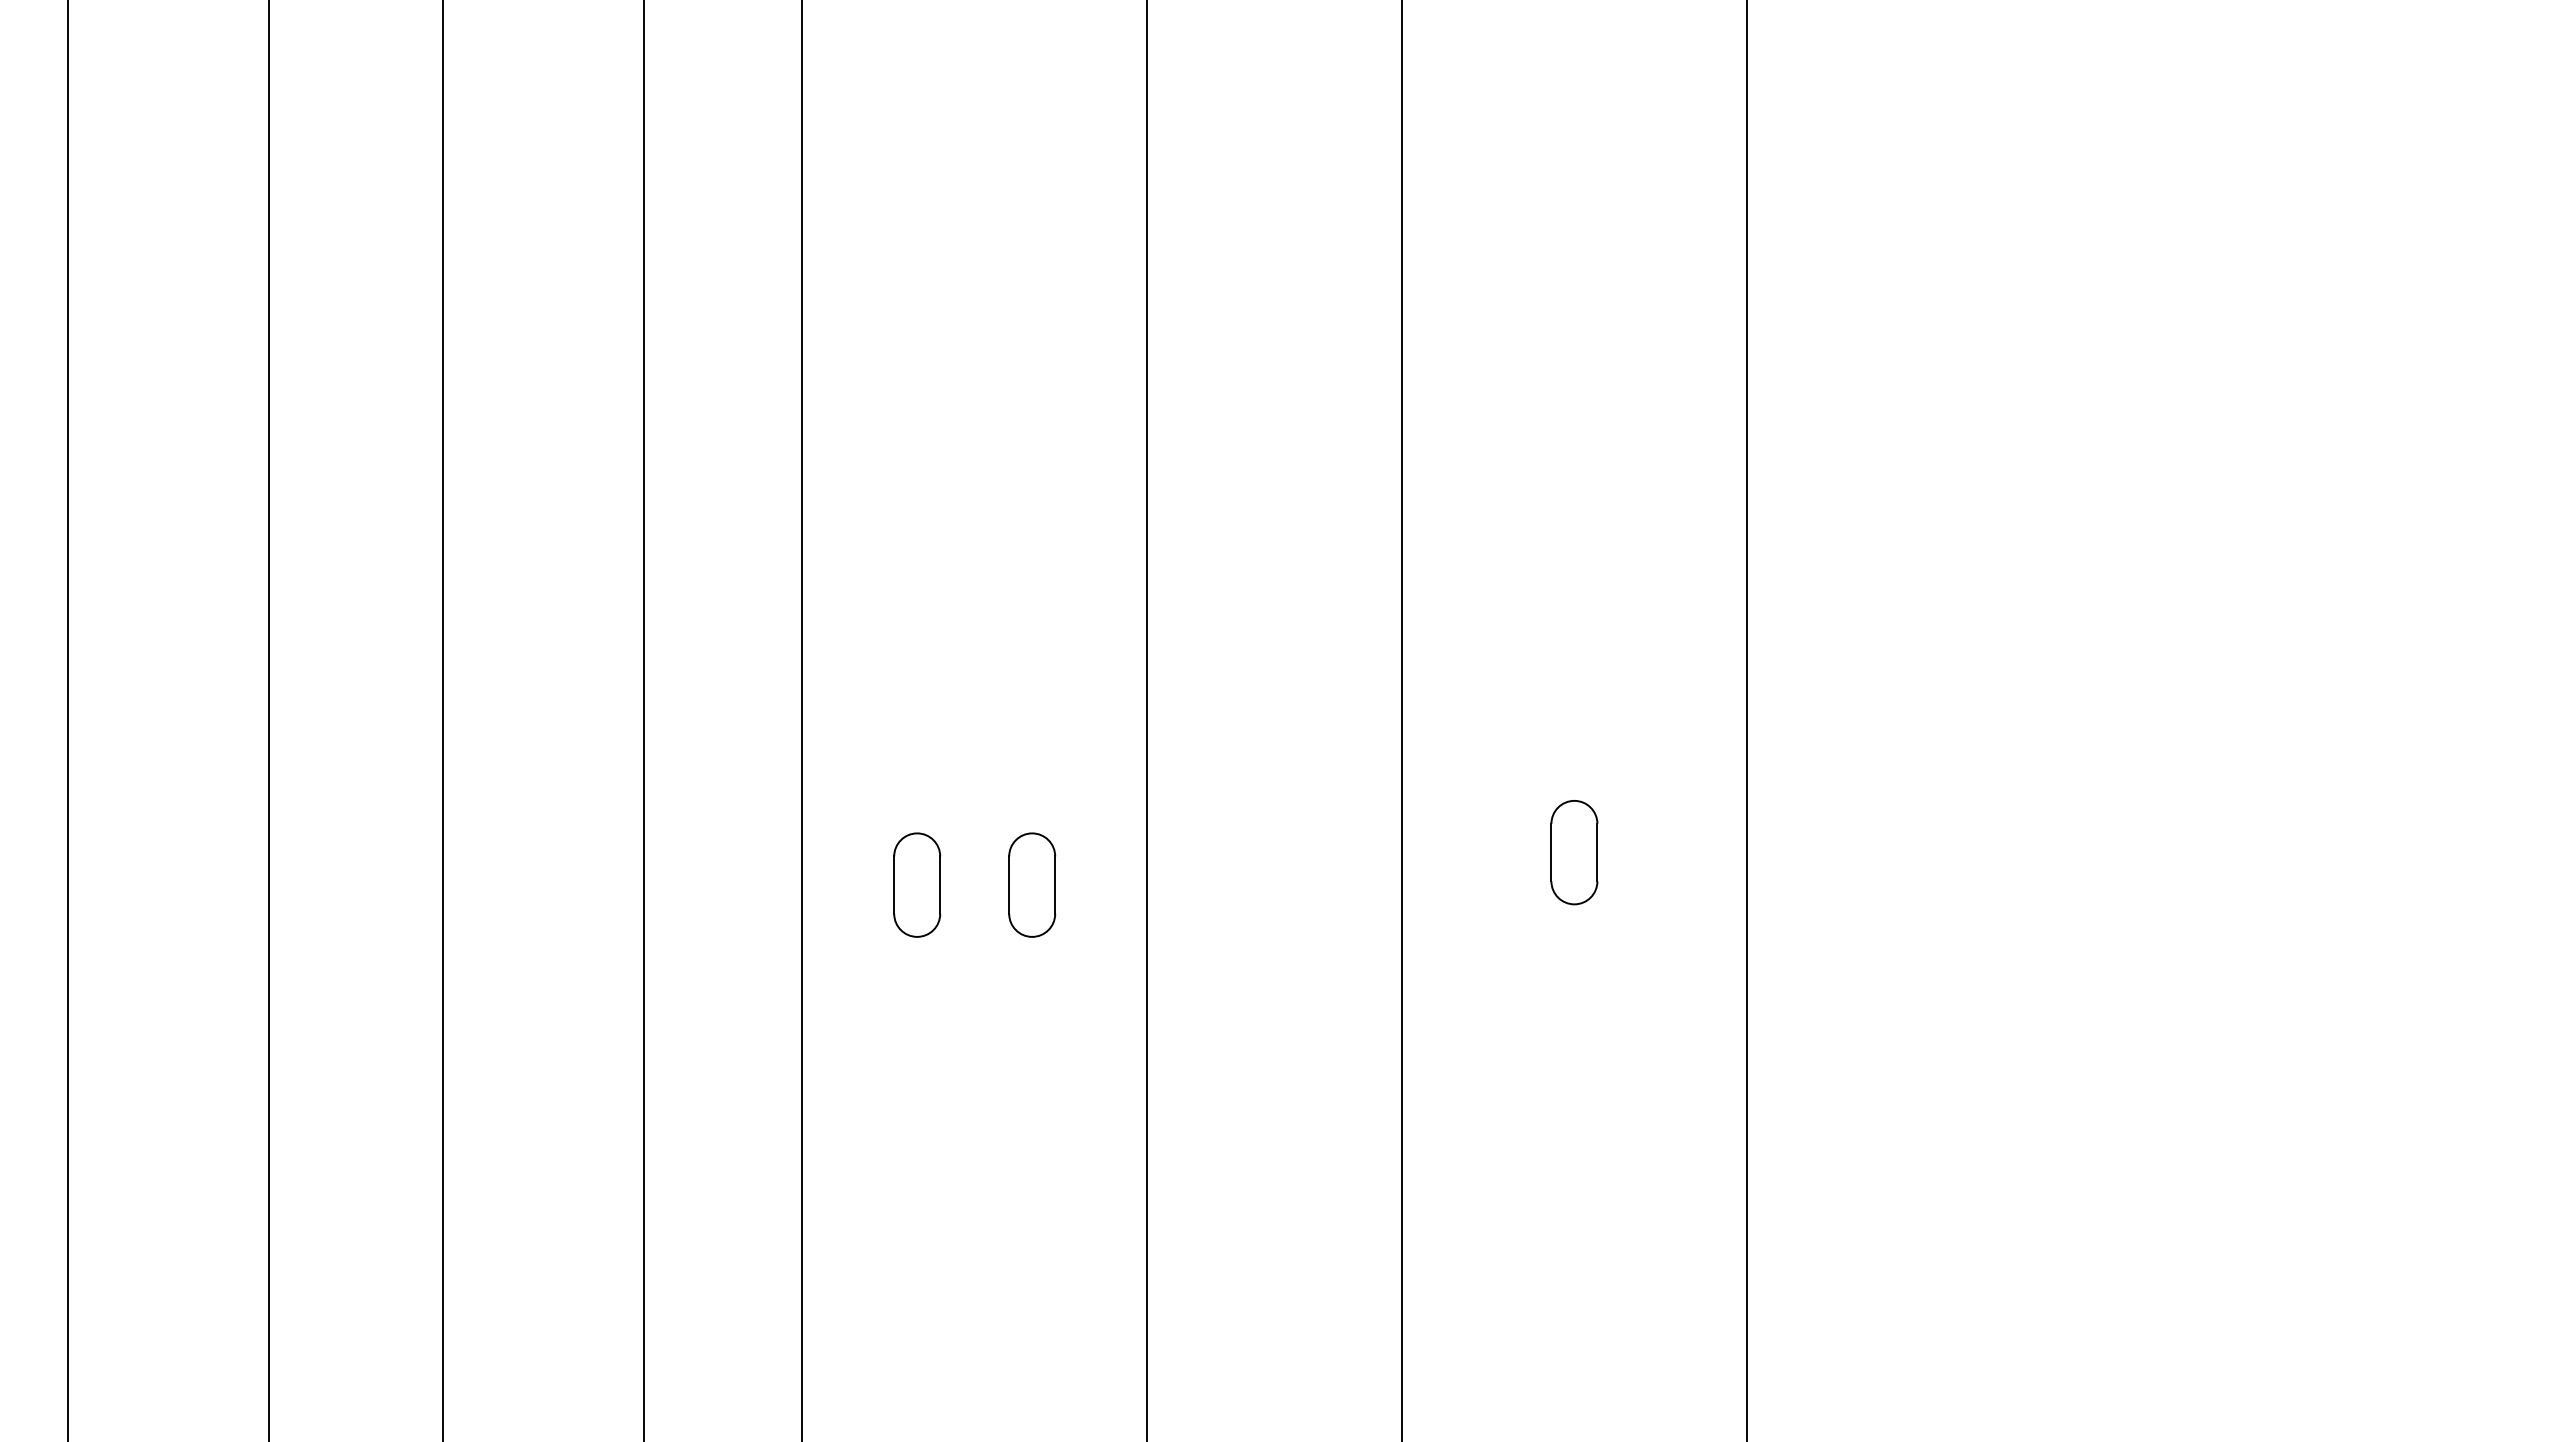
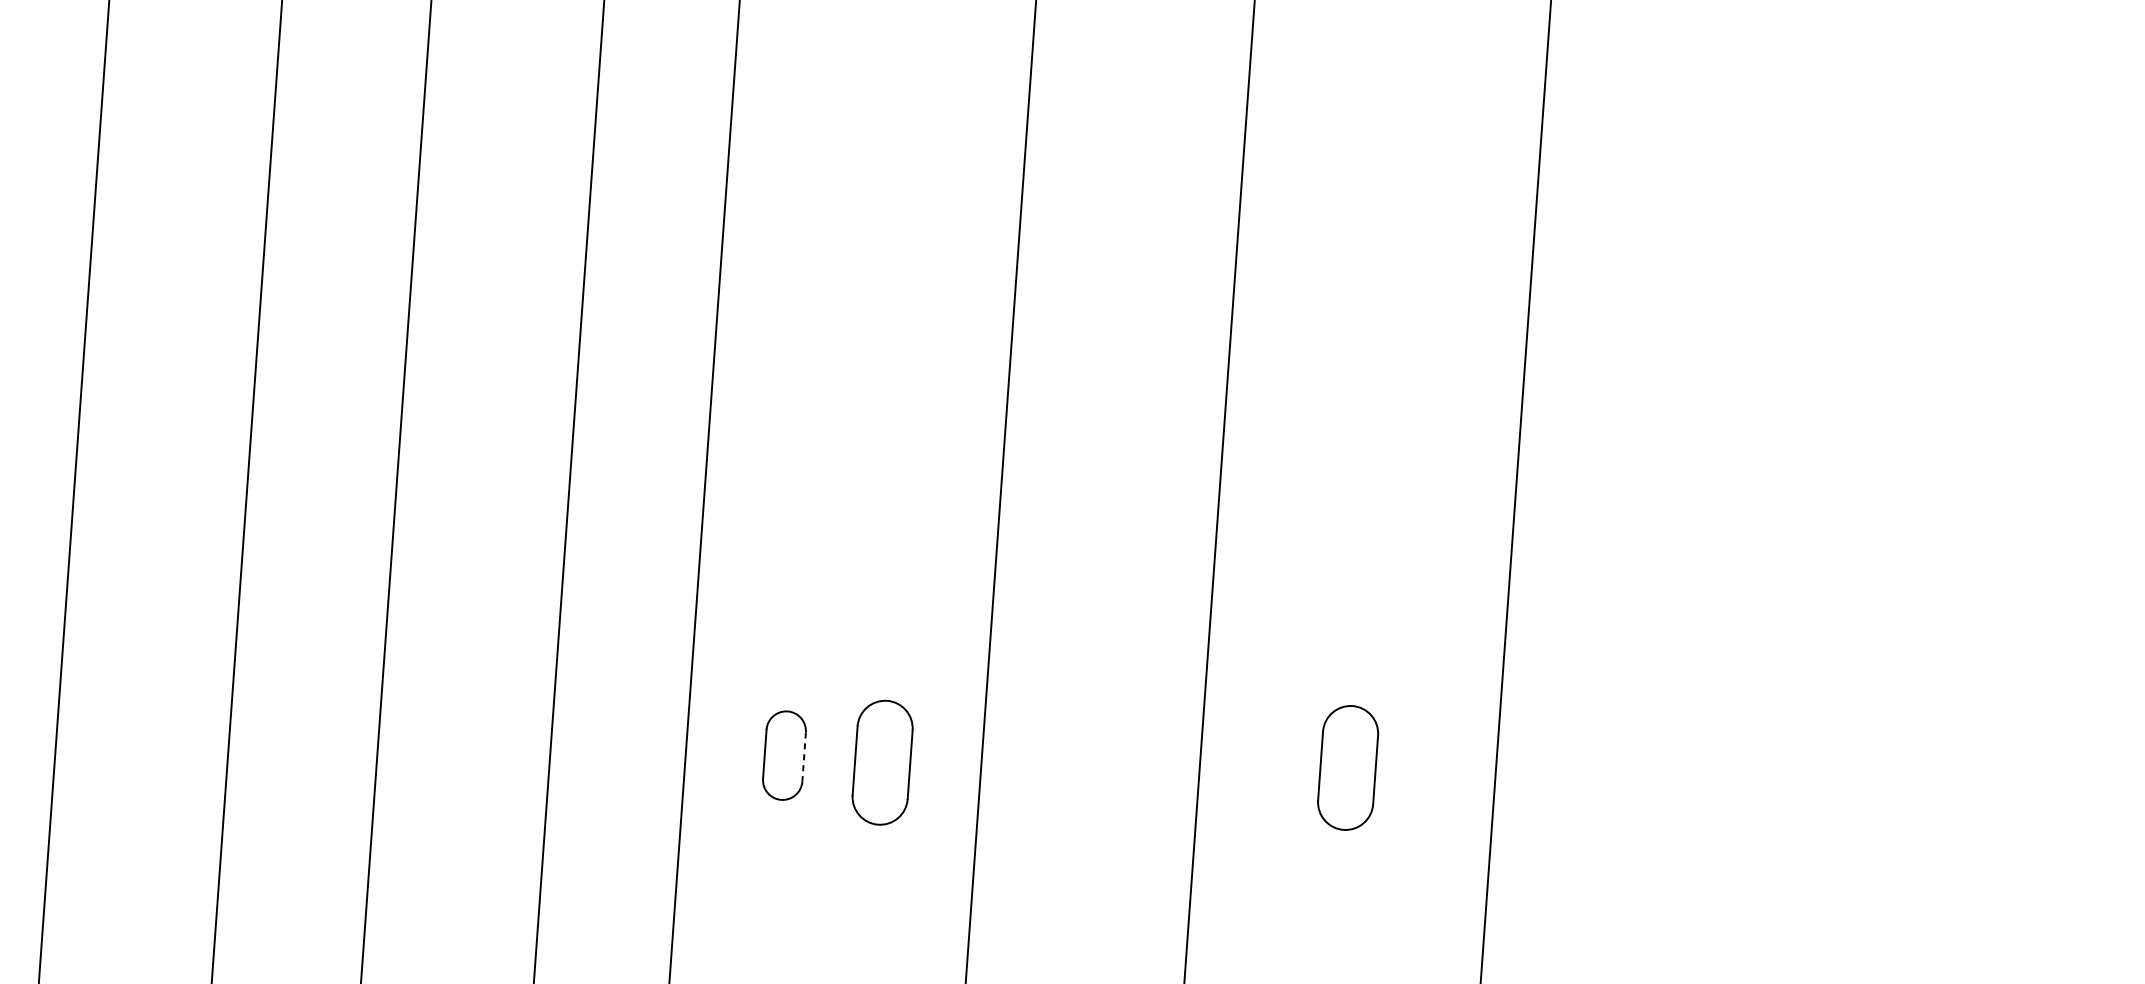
part: (1574, 852) -> (1348, 768), size x1.4
part: (1032, 884) -> (883, 762), size x1.4
line: (940, 885) -> (804, 757), solid -> dashed

